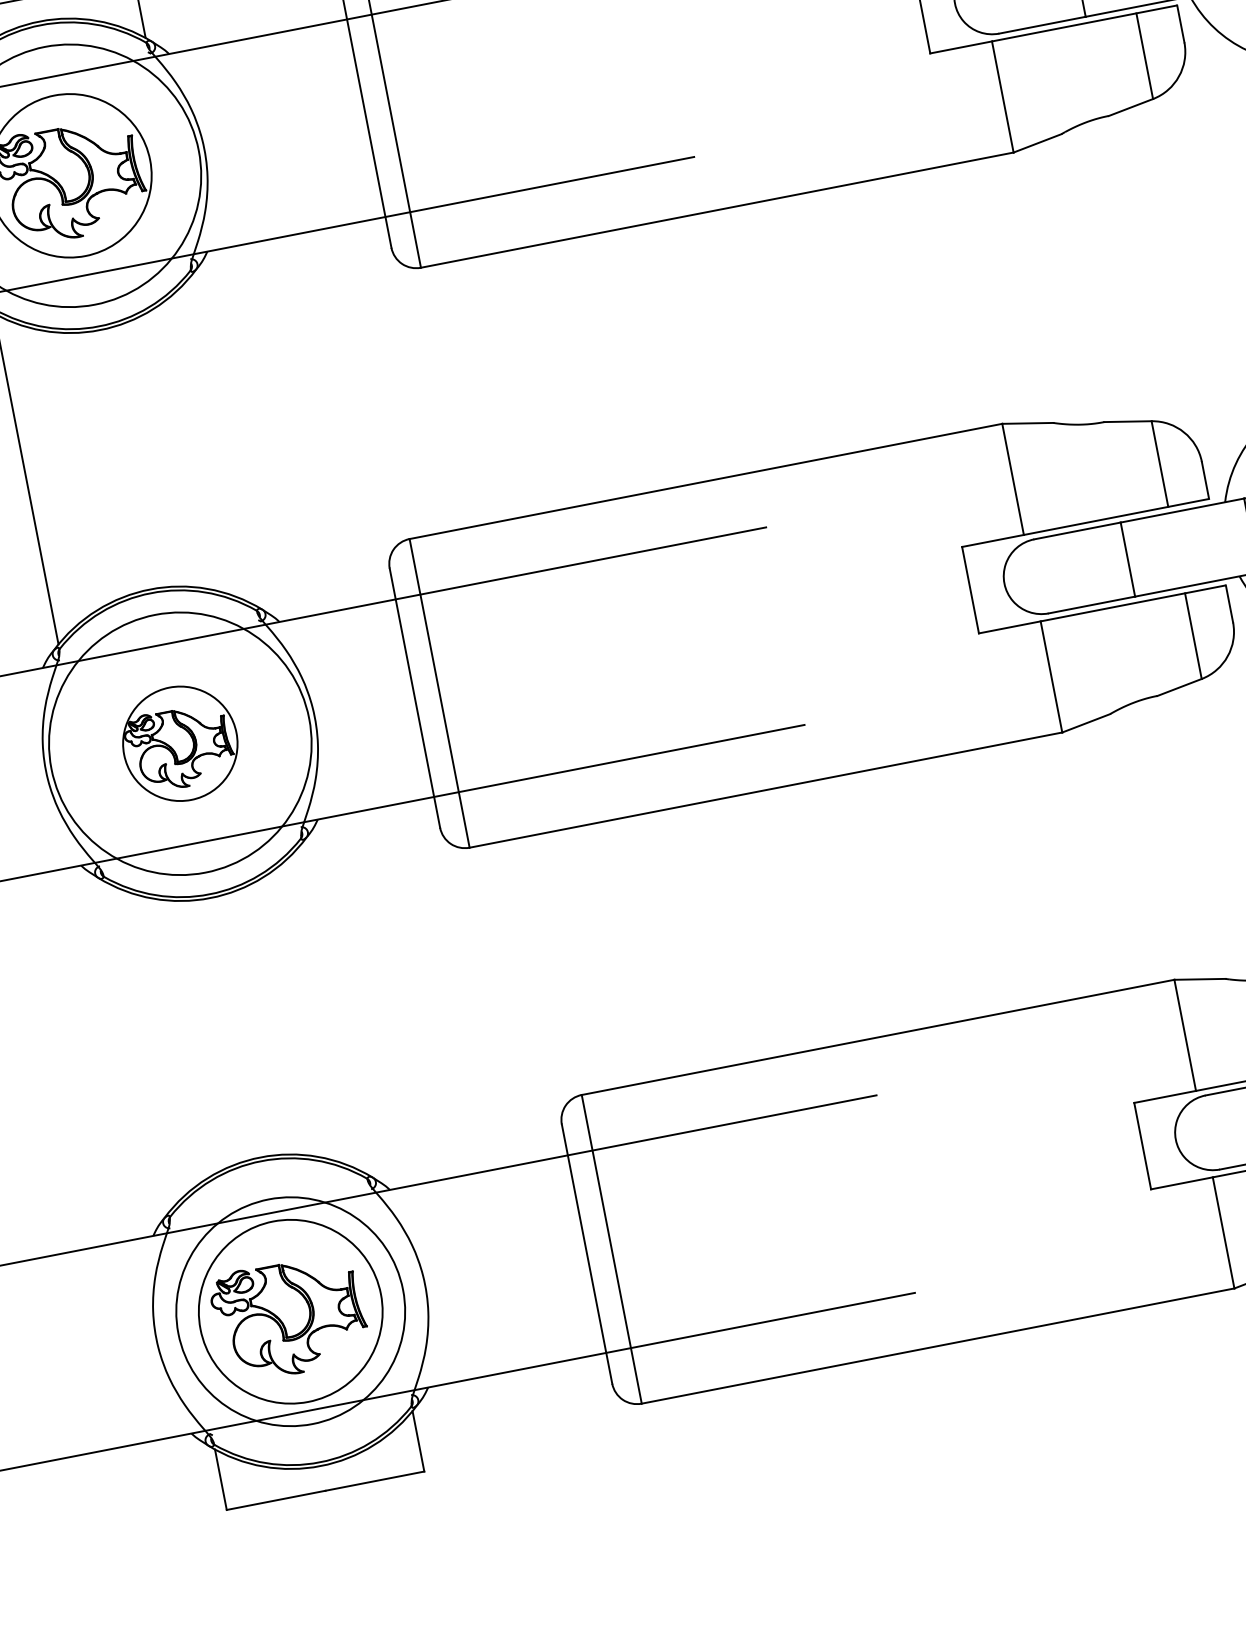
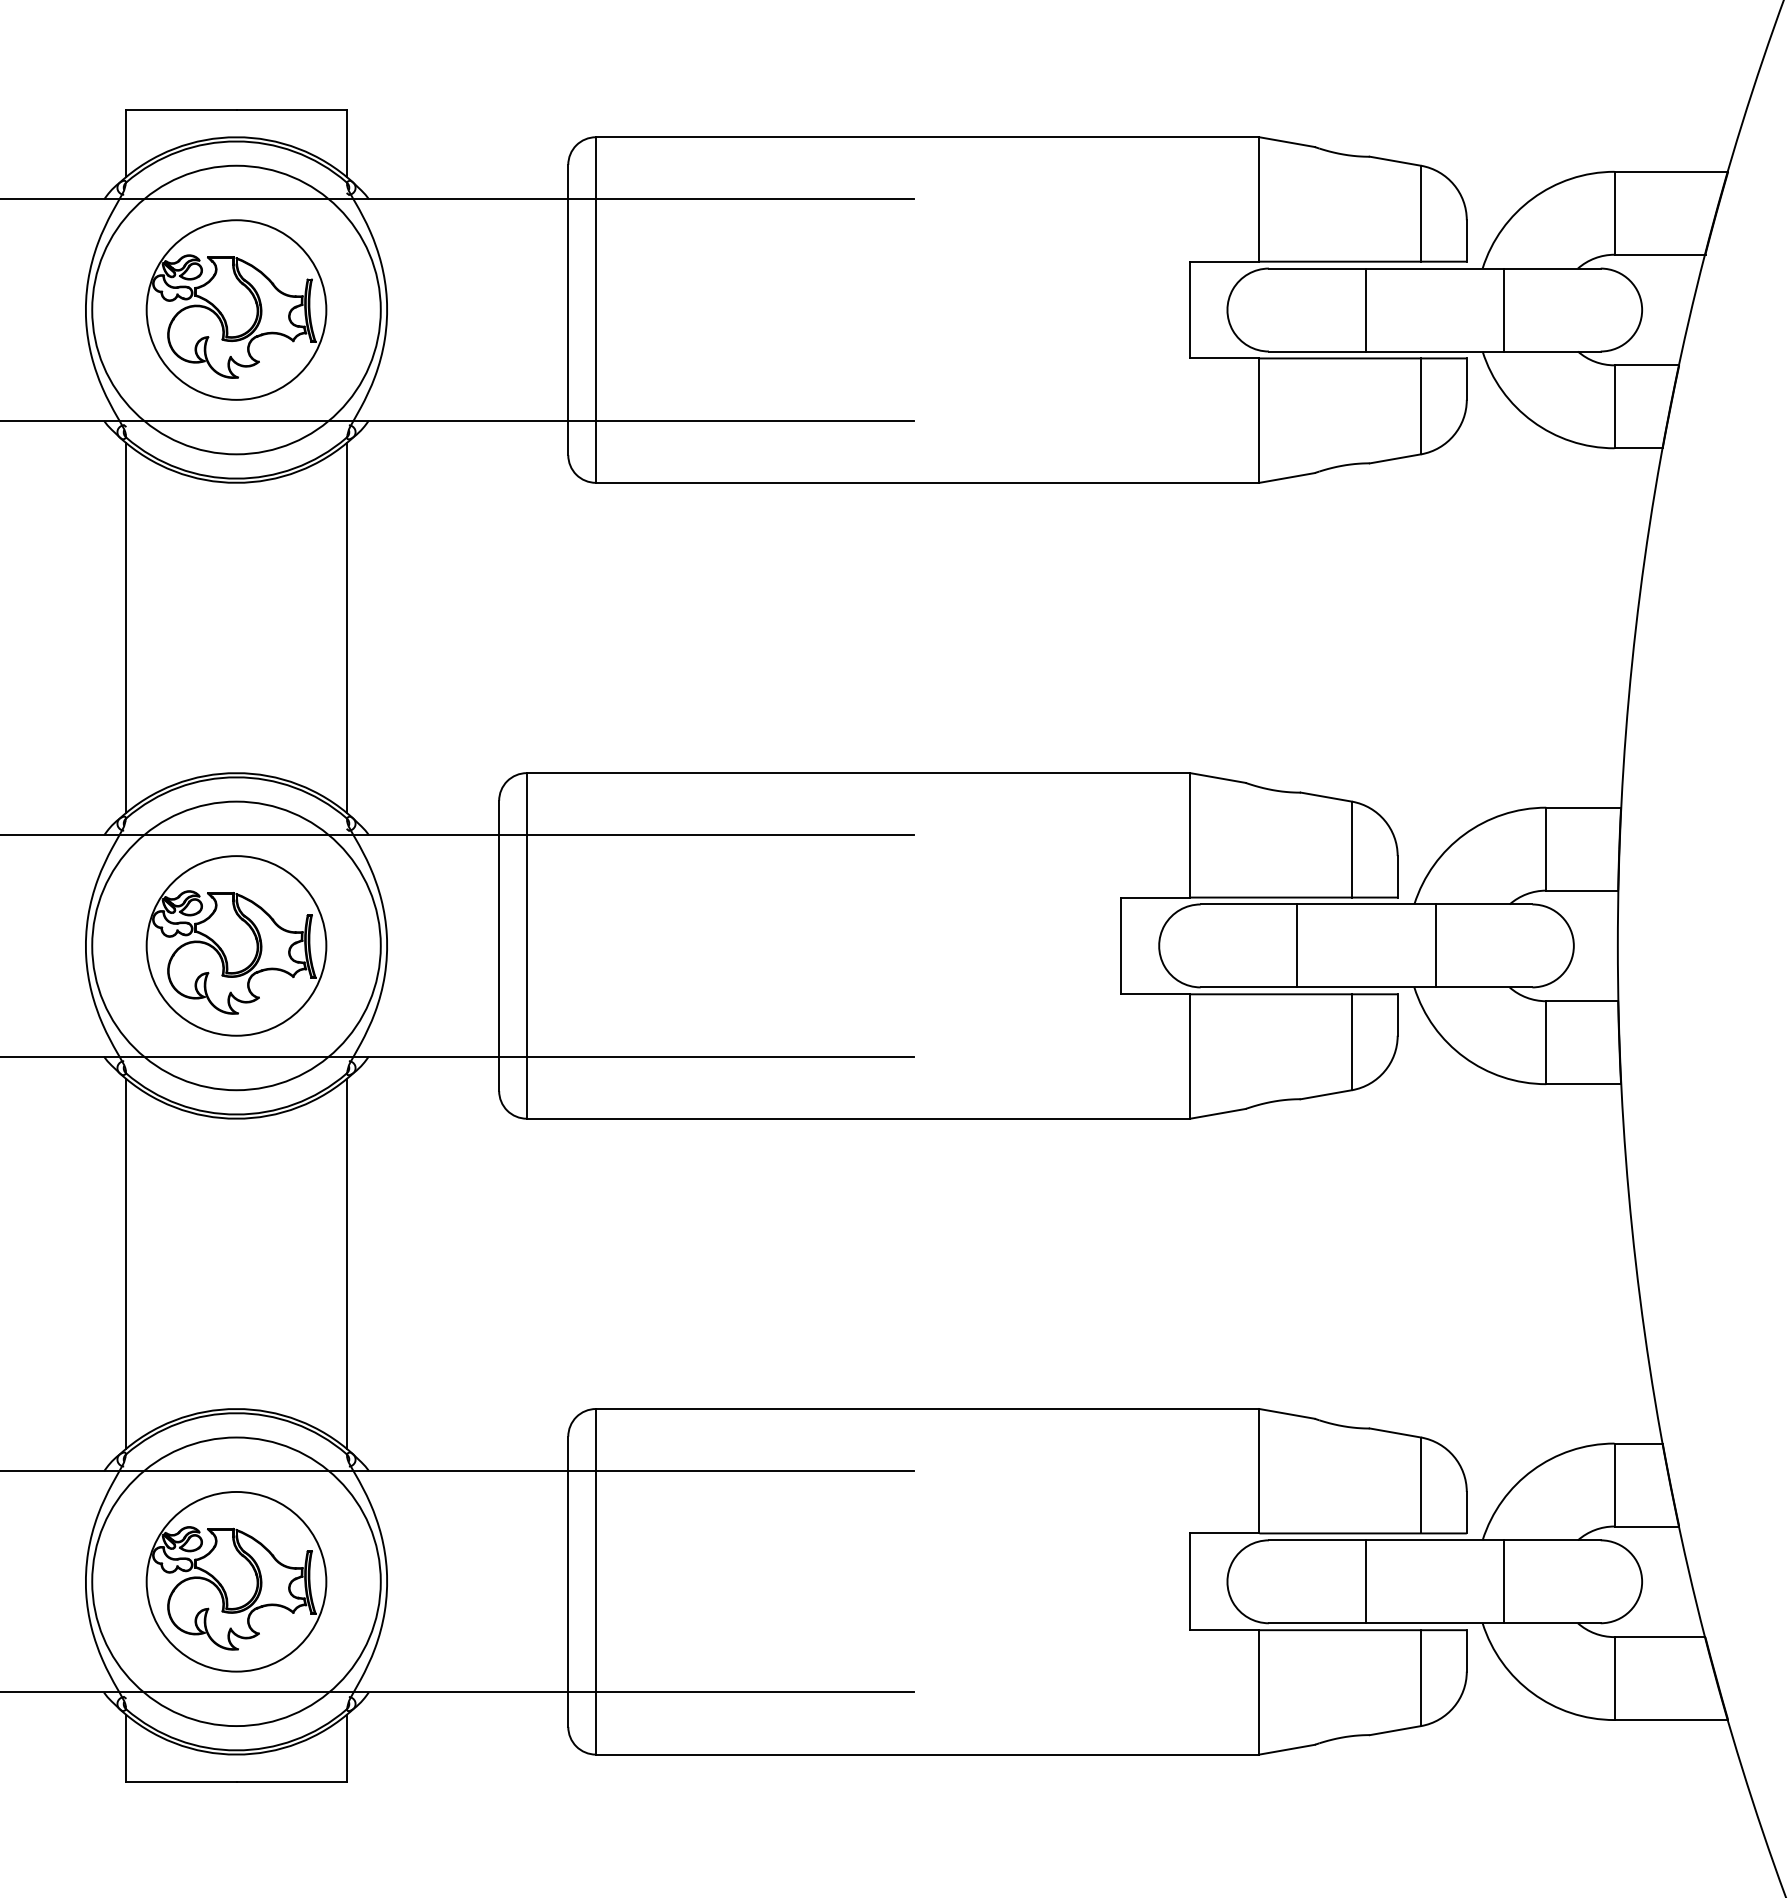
line: (224, 440) -> (347, 627), added
part: (180, 743) -> (236, 945), size x1.43
line: (334, 1008) -> (347, 1263), added
line: (136, 1046) -> (125, 1263), added
circle: (290, 1311) -> (236, 1581), size x0.71
circle: (290, 1311) -> (236, 1581), size x1.43

